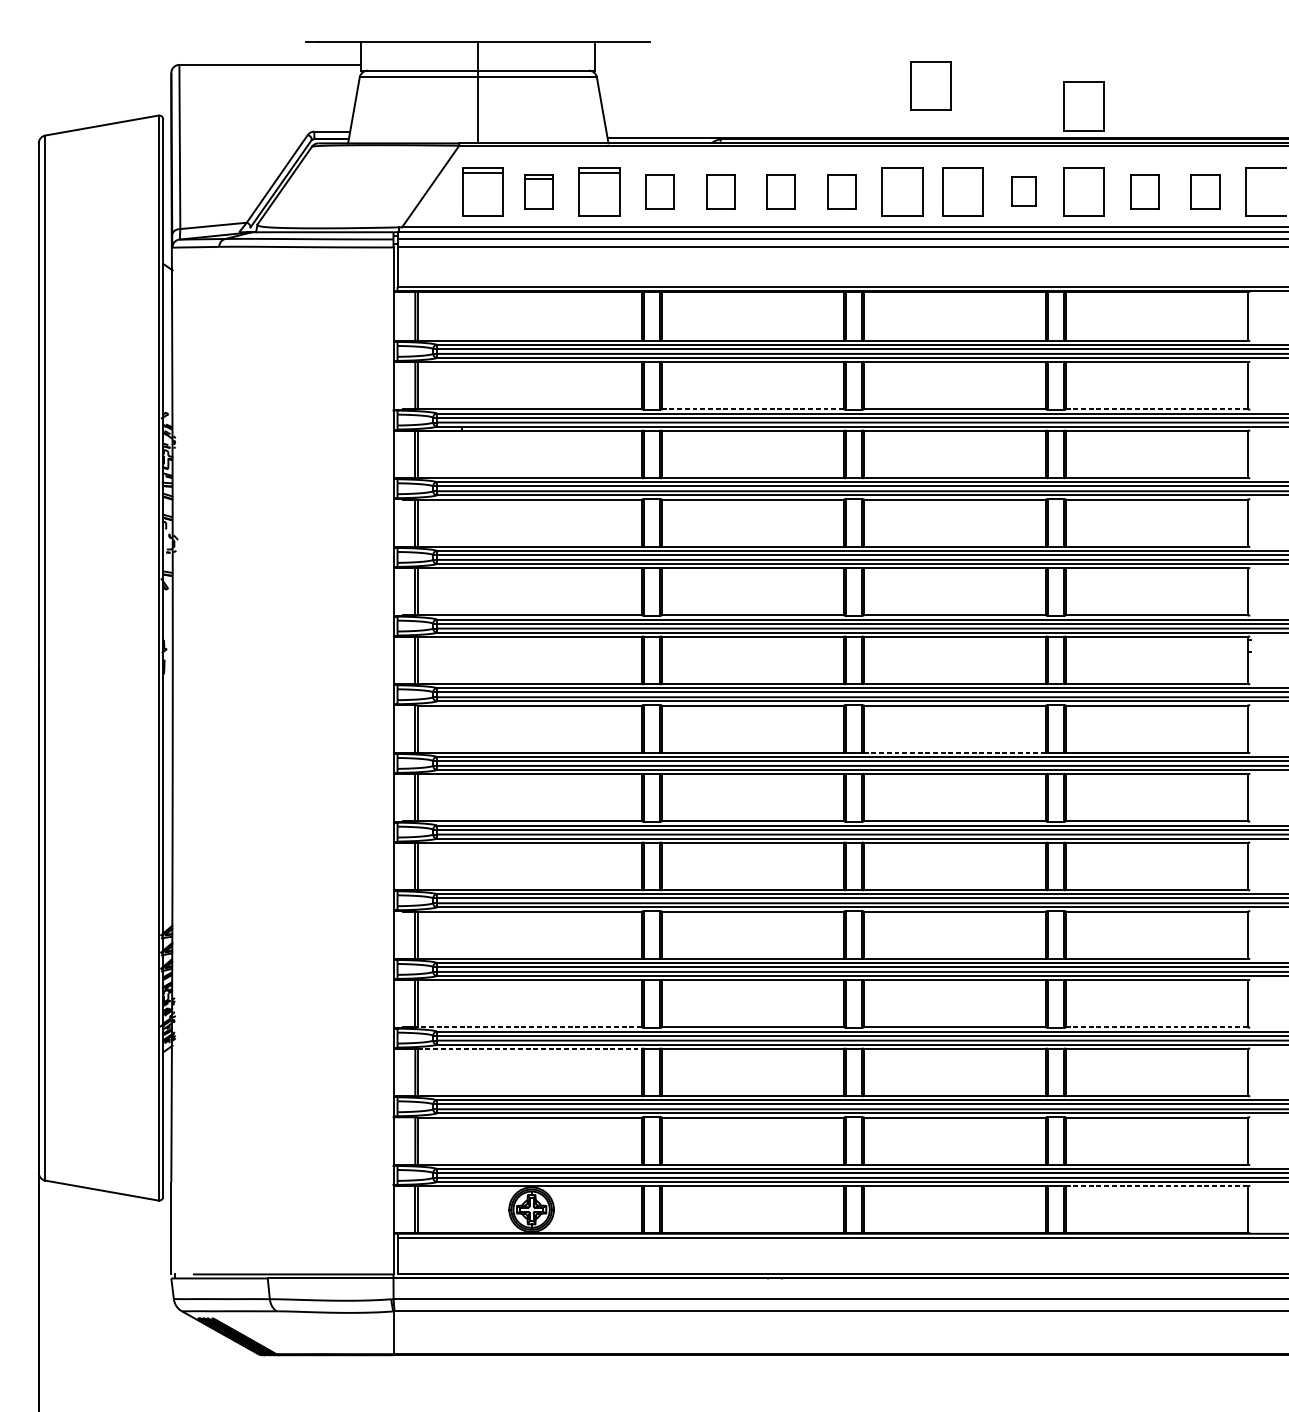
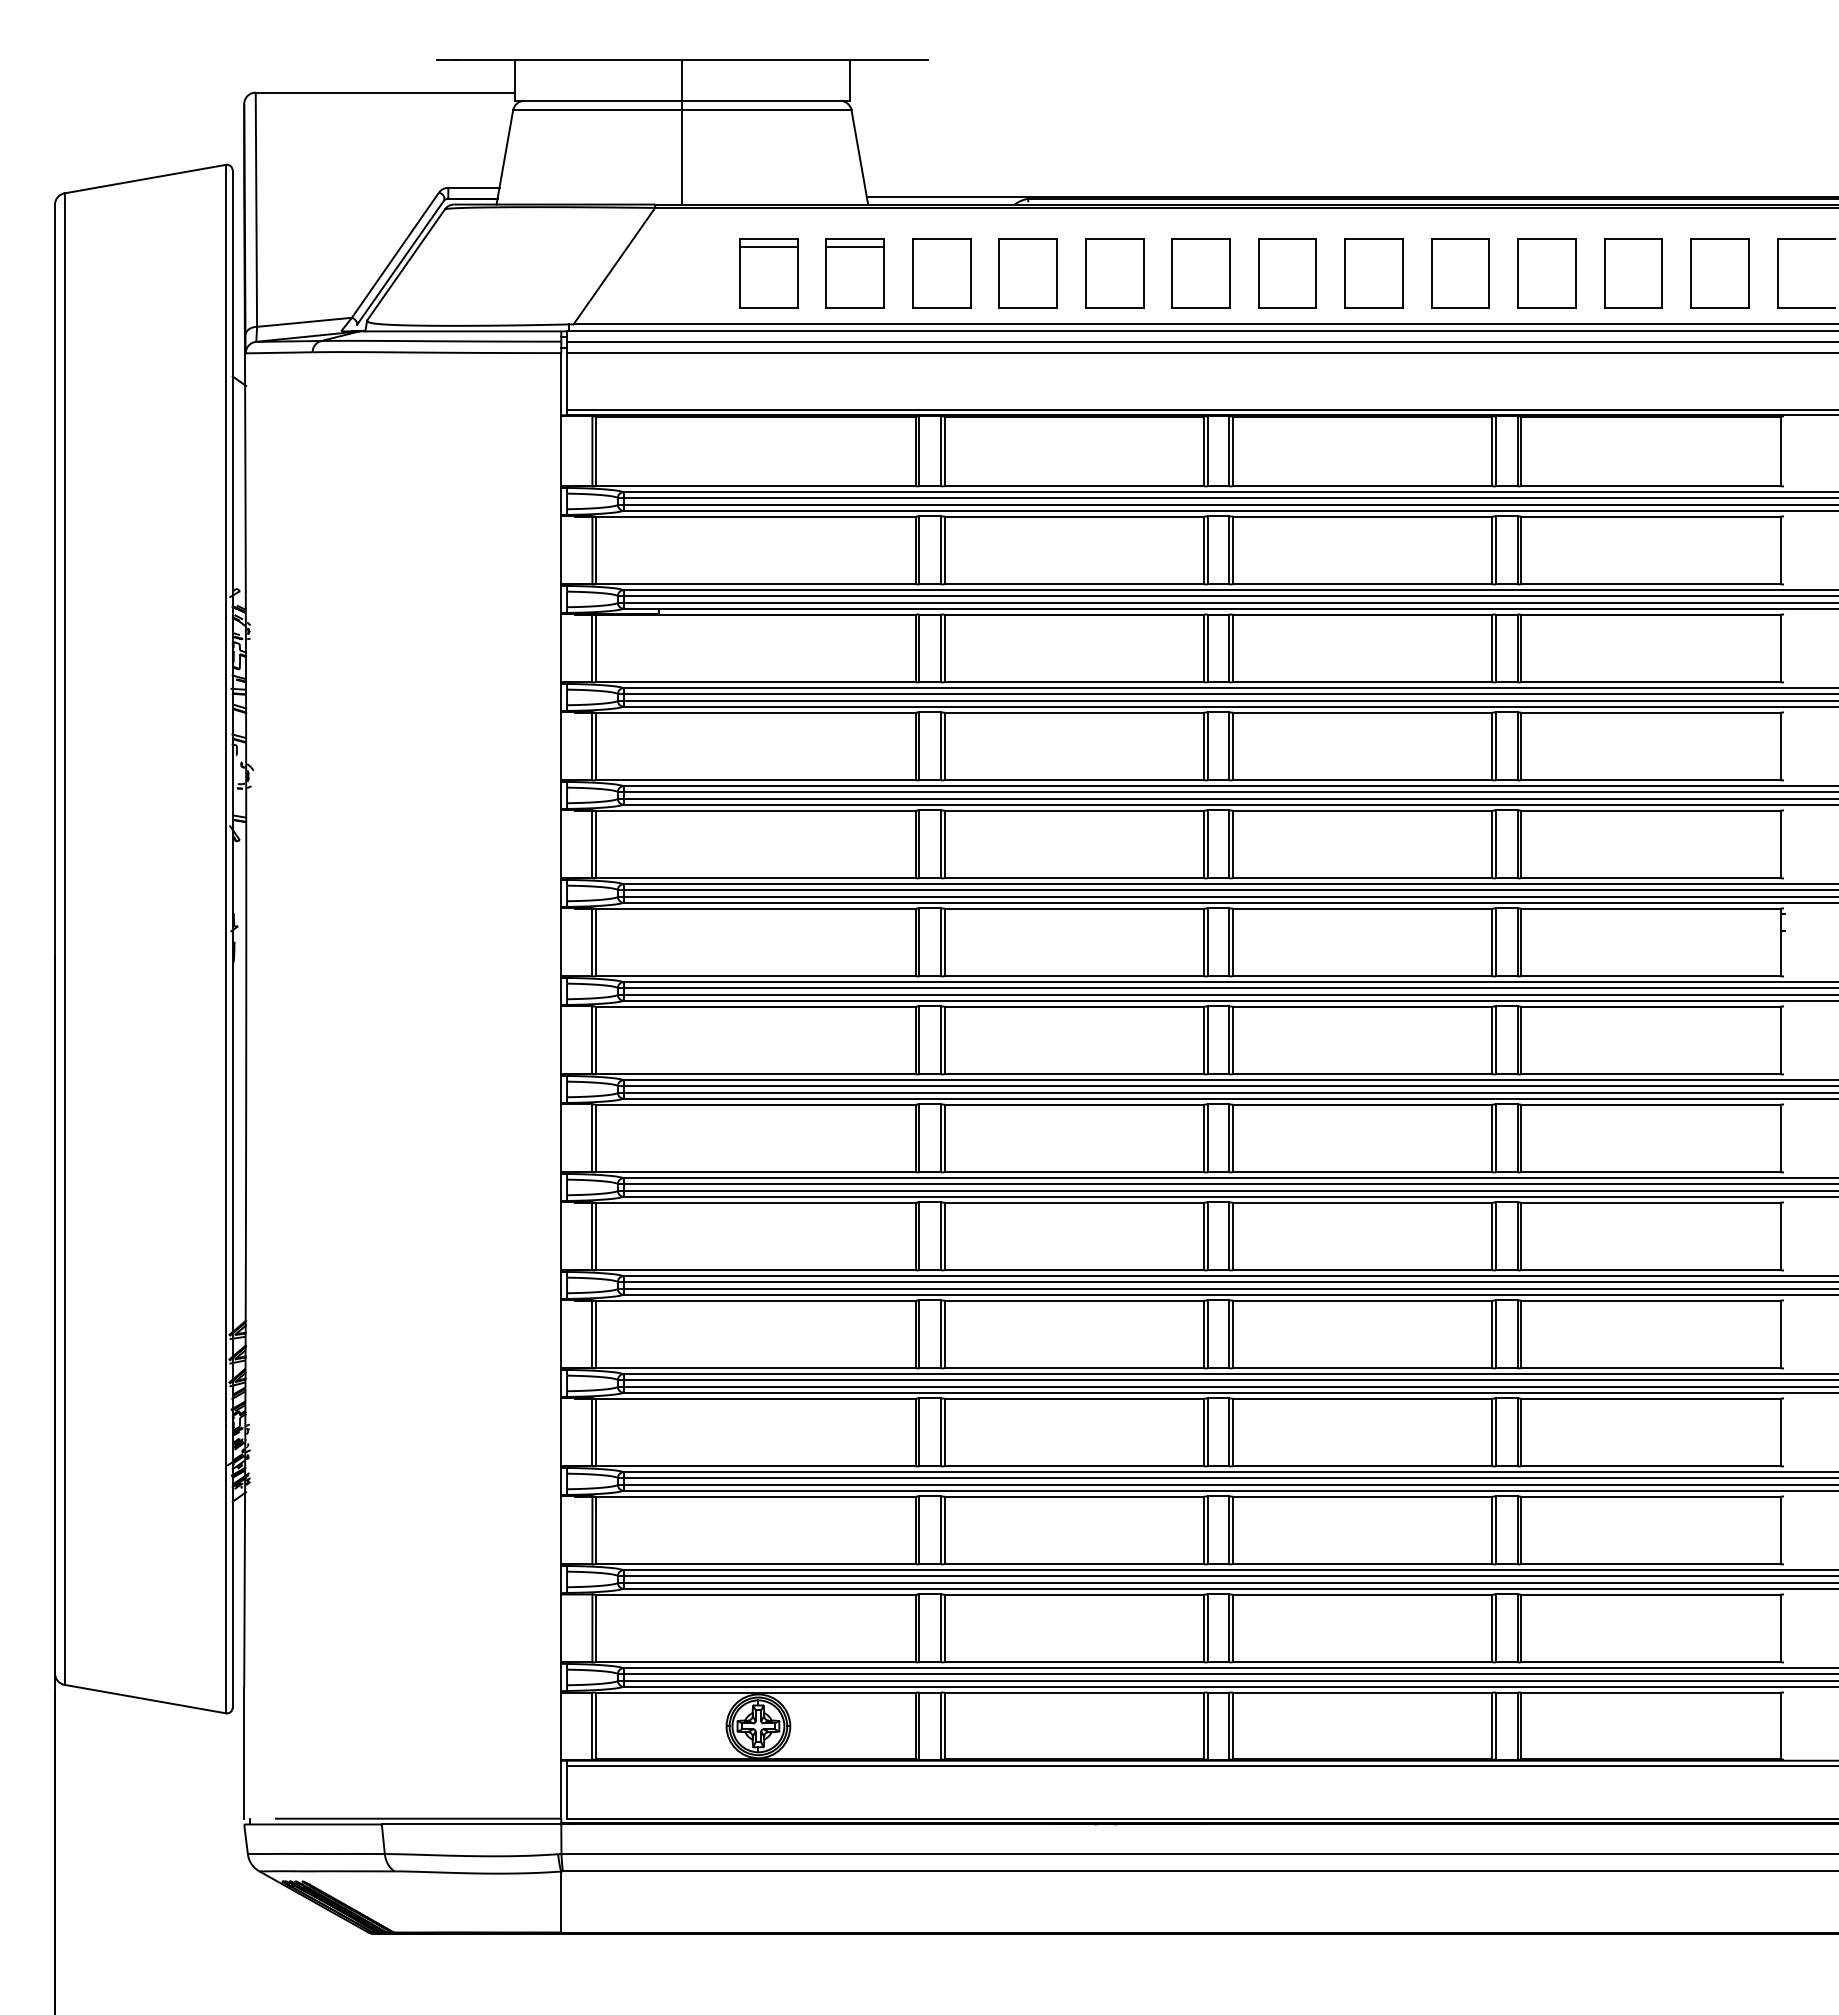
part: (930, 85) -> (1327, 122), removed
part: (1083, 106) -> (1546, 151), removed
part: (482, 191) -> (688, 273), removed
part: (538, 191) -> (768, 273), size x1.43
part: (659, 191) -> (941, 273), size x1.43
part: (720, 191) -> (1027, 273), size x1.43
part: (781, 191) -> (1114, 273), size x1.43
part: (841, 191) -> (1200, 273), size x1.43
part: (1023, 191) -> (1460, 273), size x1.67
part: (1144, 191) -> (1633, 273), size x1.43
part: (1205, 191) -> (1719, 273), size x1.43
line: (753, 409) -> (1074, 584), dashed -> solid
line: (1156, 409) -> (1650, 584), dashed -> solid
line: (954, 752) -> (1362, 1074), dashed -> solid
line: (529, 1027) -> (755, 1466), dashed -> solid
line: (1156, 1027) -> (1650, 1466), dashed -> solid
line: (529, 1048) -> (755, 1496), dashed -> solid
line: (1156, 1185) -> (1650, 1692), dashed -> solid

